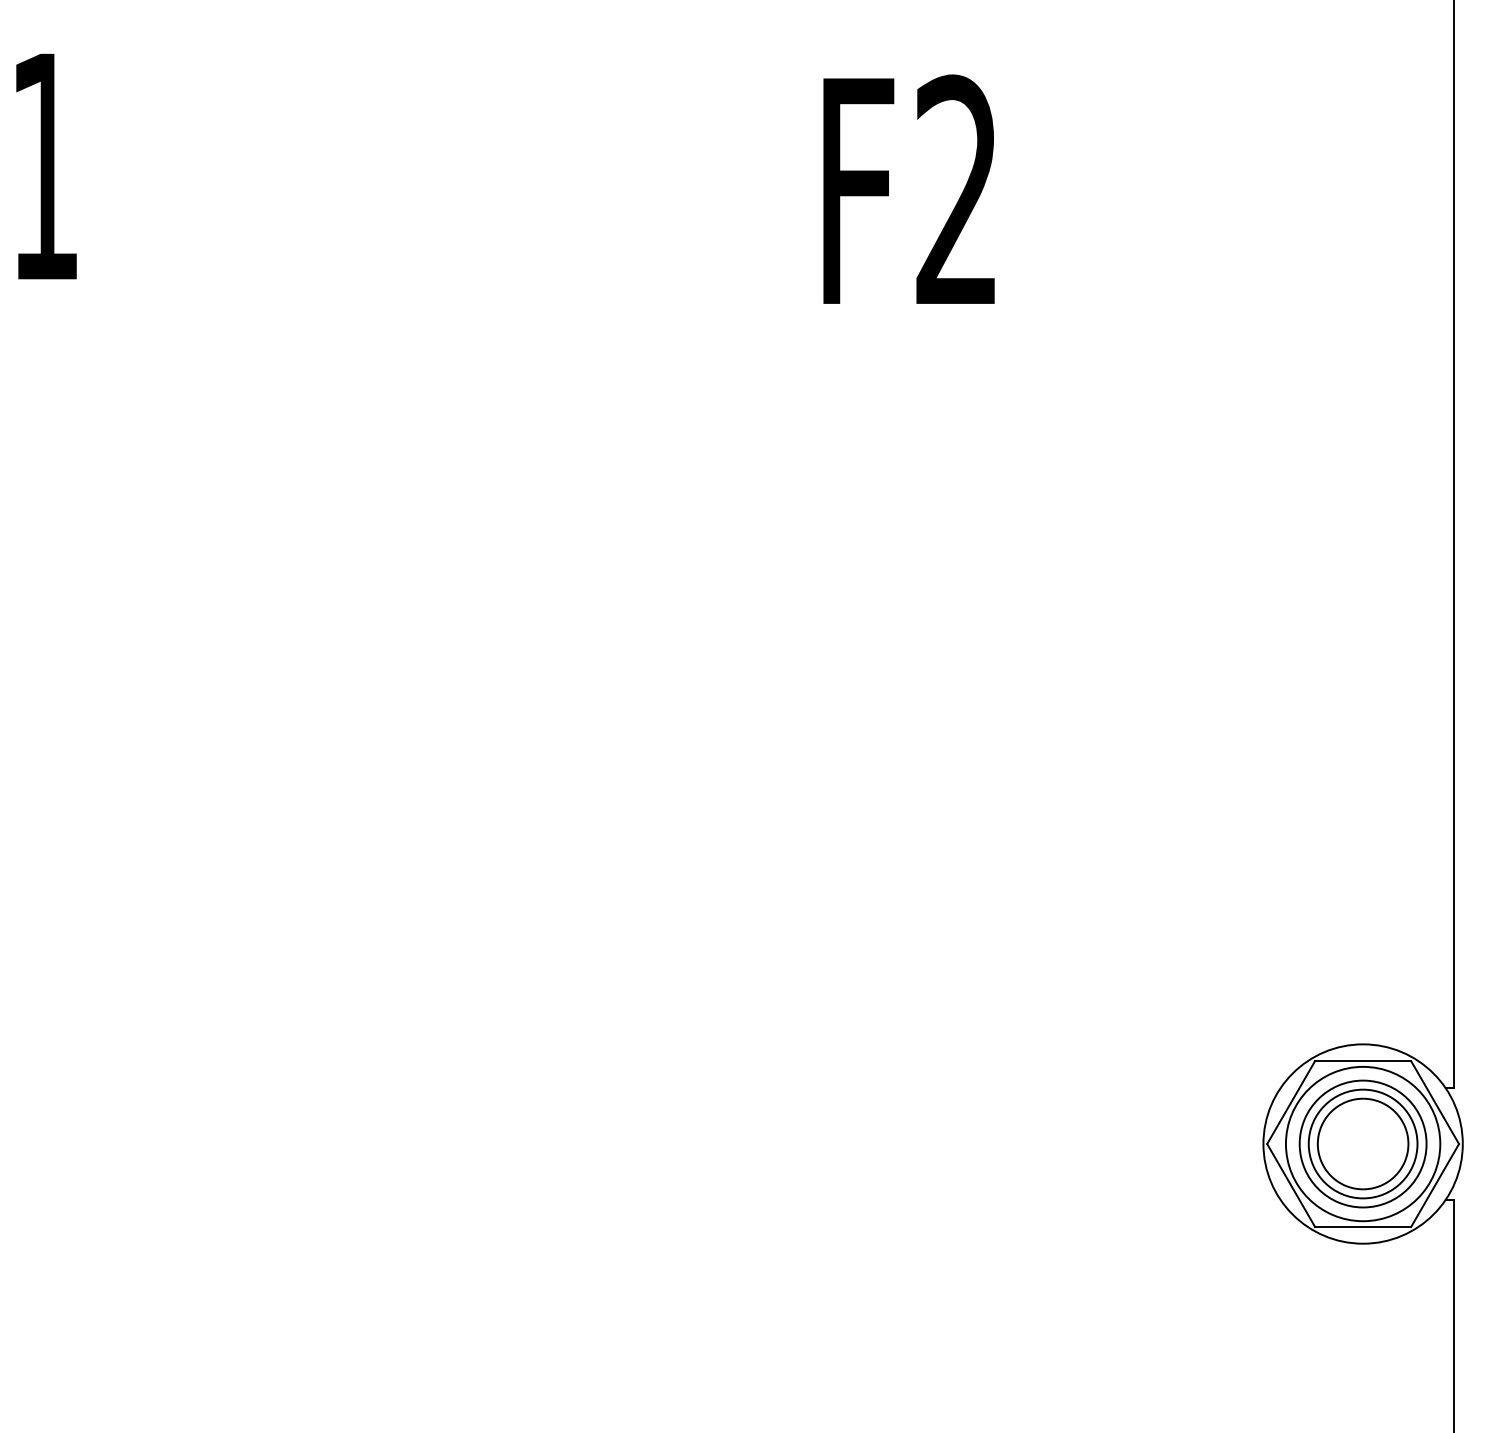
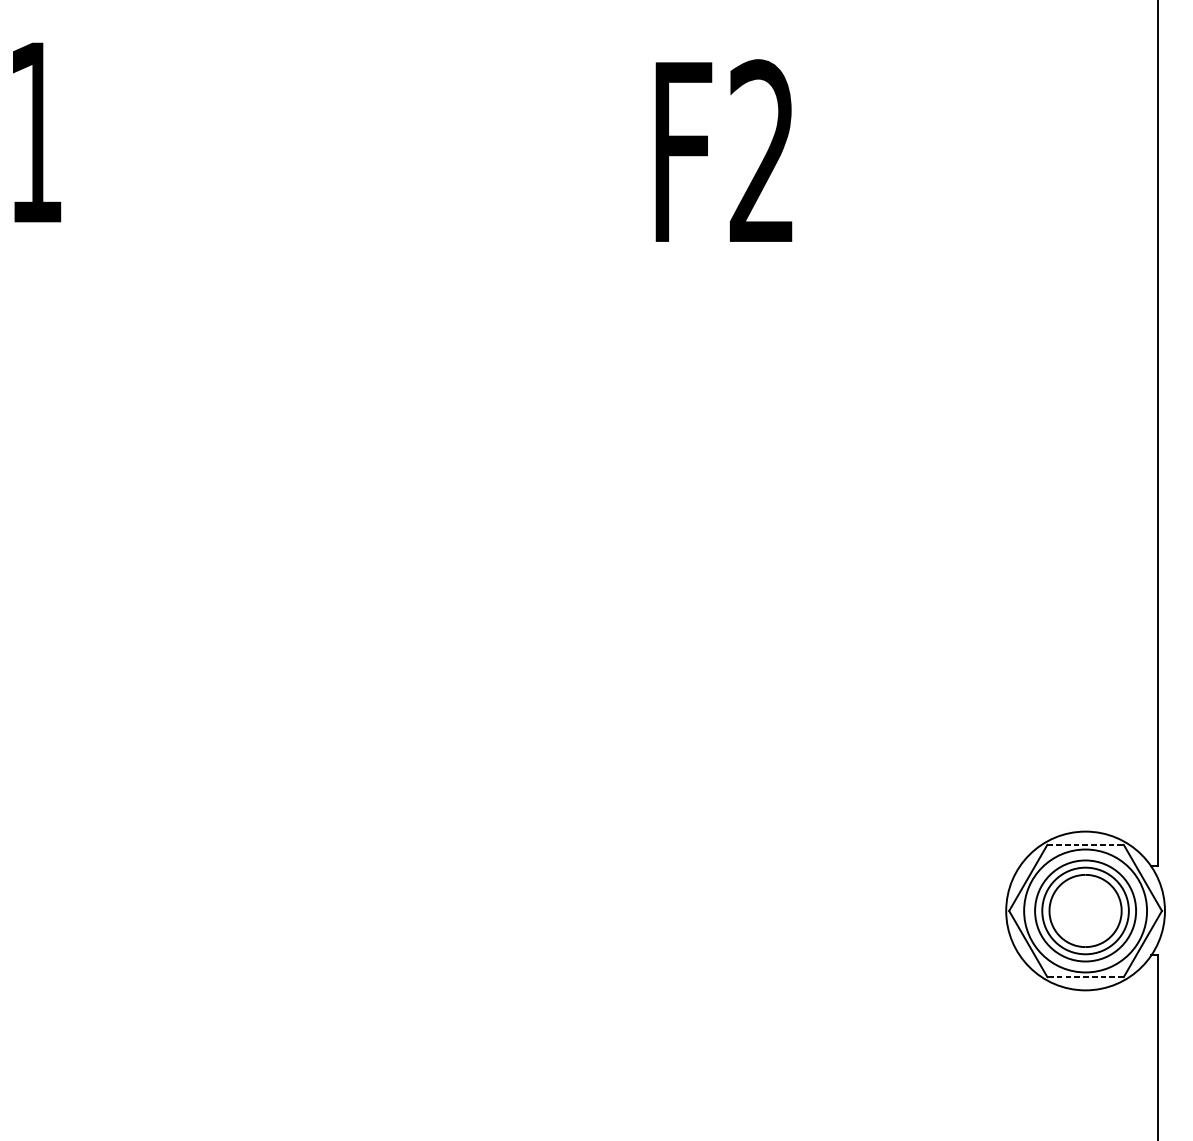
line: (1363, 1060) -> (1085, 844), solid -> dashed
line: (1363, 1227) -> (1085, 977), solid -> dashed

